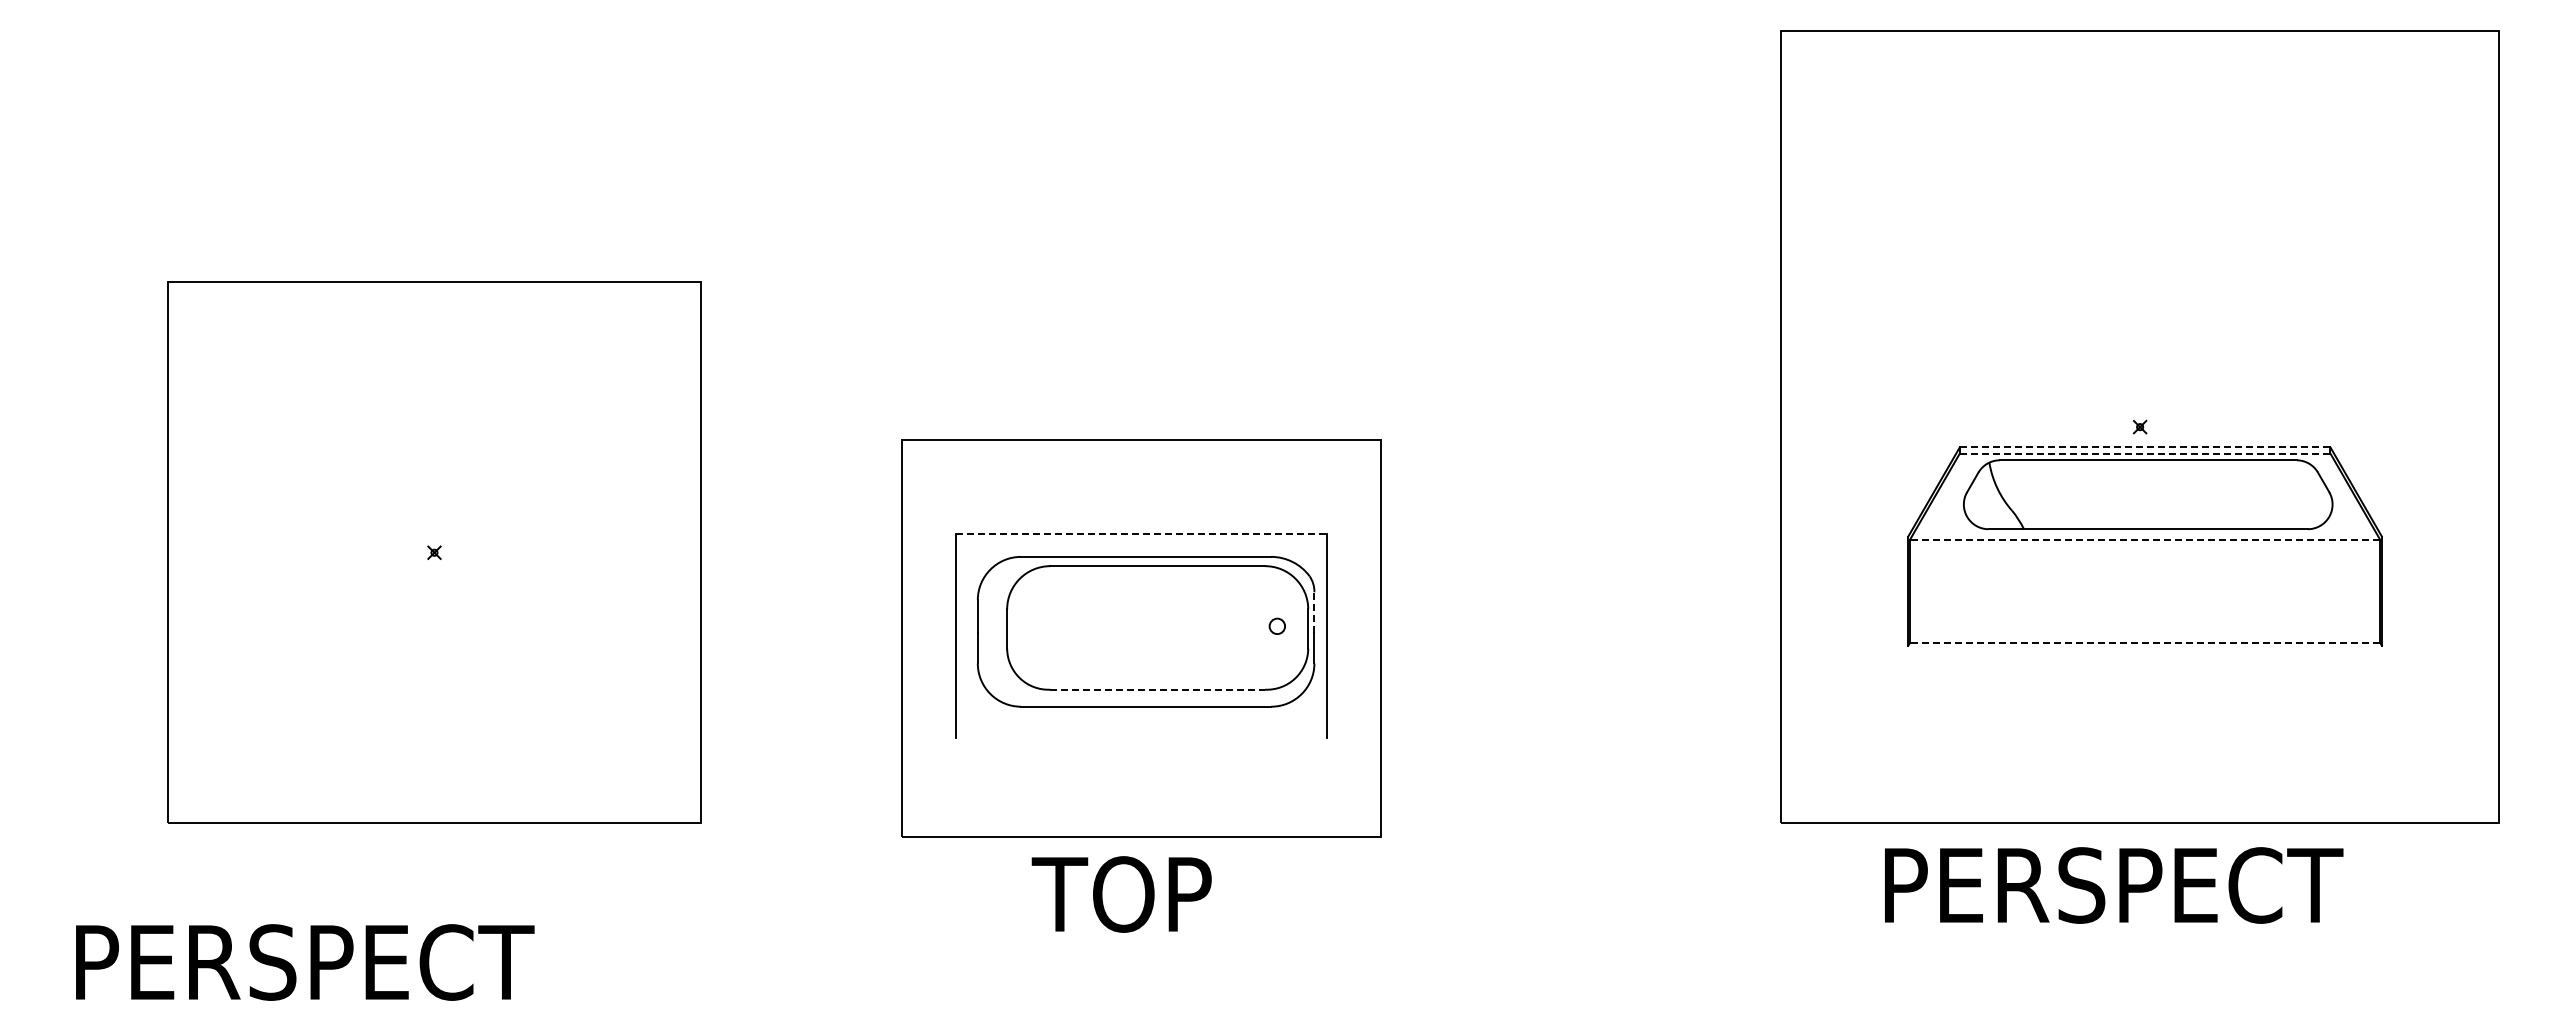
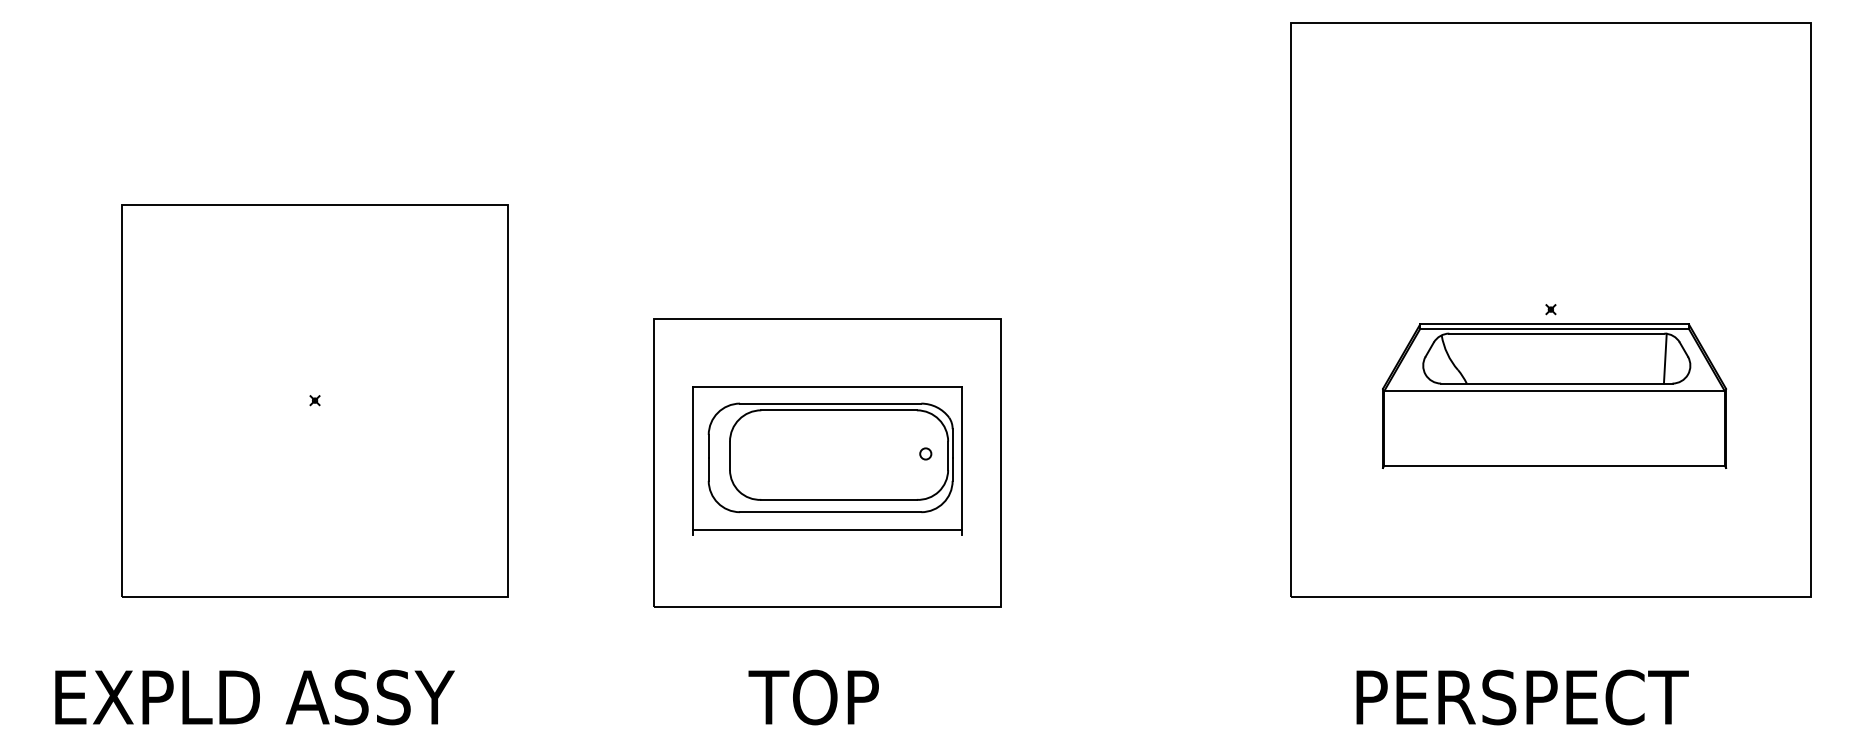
line: (2145, 447) -> (1554, 324), dashed -> solid
line: (2144, 453) -> (1554, 328), dashed -> solid
line: (2297, 494) -> (1664, 358), added
line: (1141, 533) -> (827, 386), dashed -> solid
line: (2144, 540) -> (1554, 391), dashed -> solid
line: (1314, 611) -> (952, 443), dashed -> solid
line: (2144, 643) -> (1554, 466), dashed -> solid
line: (1158, 689) -> (839, 499), dashed -> solid
line: (1141, 731) -> (827, 530), added
text: (2114, 885) -> (1522, 697), moved
text: (1121, 894) -> (813, 697), moved
text: (356, 962) -> (258, 697), PERSPECT -> EXPLD ASSY

